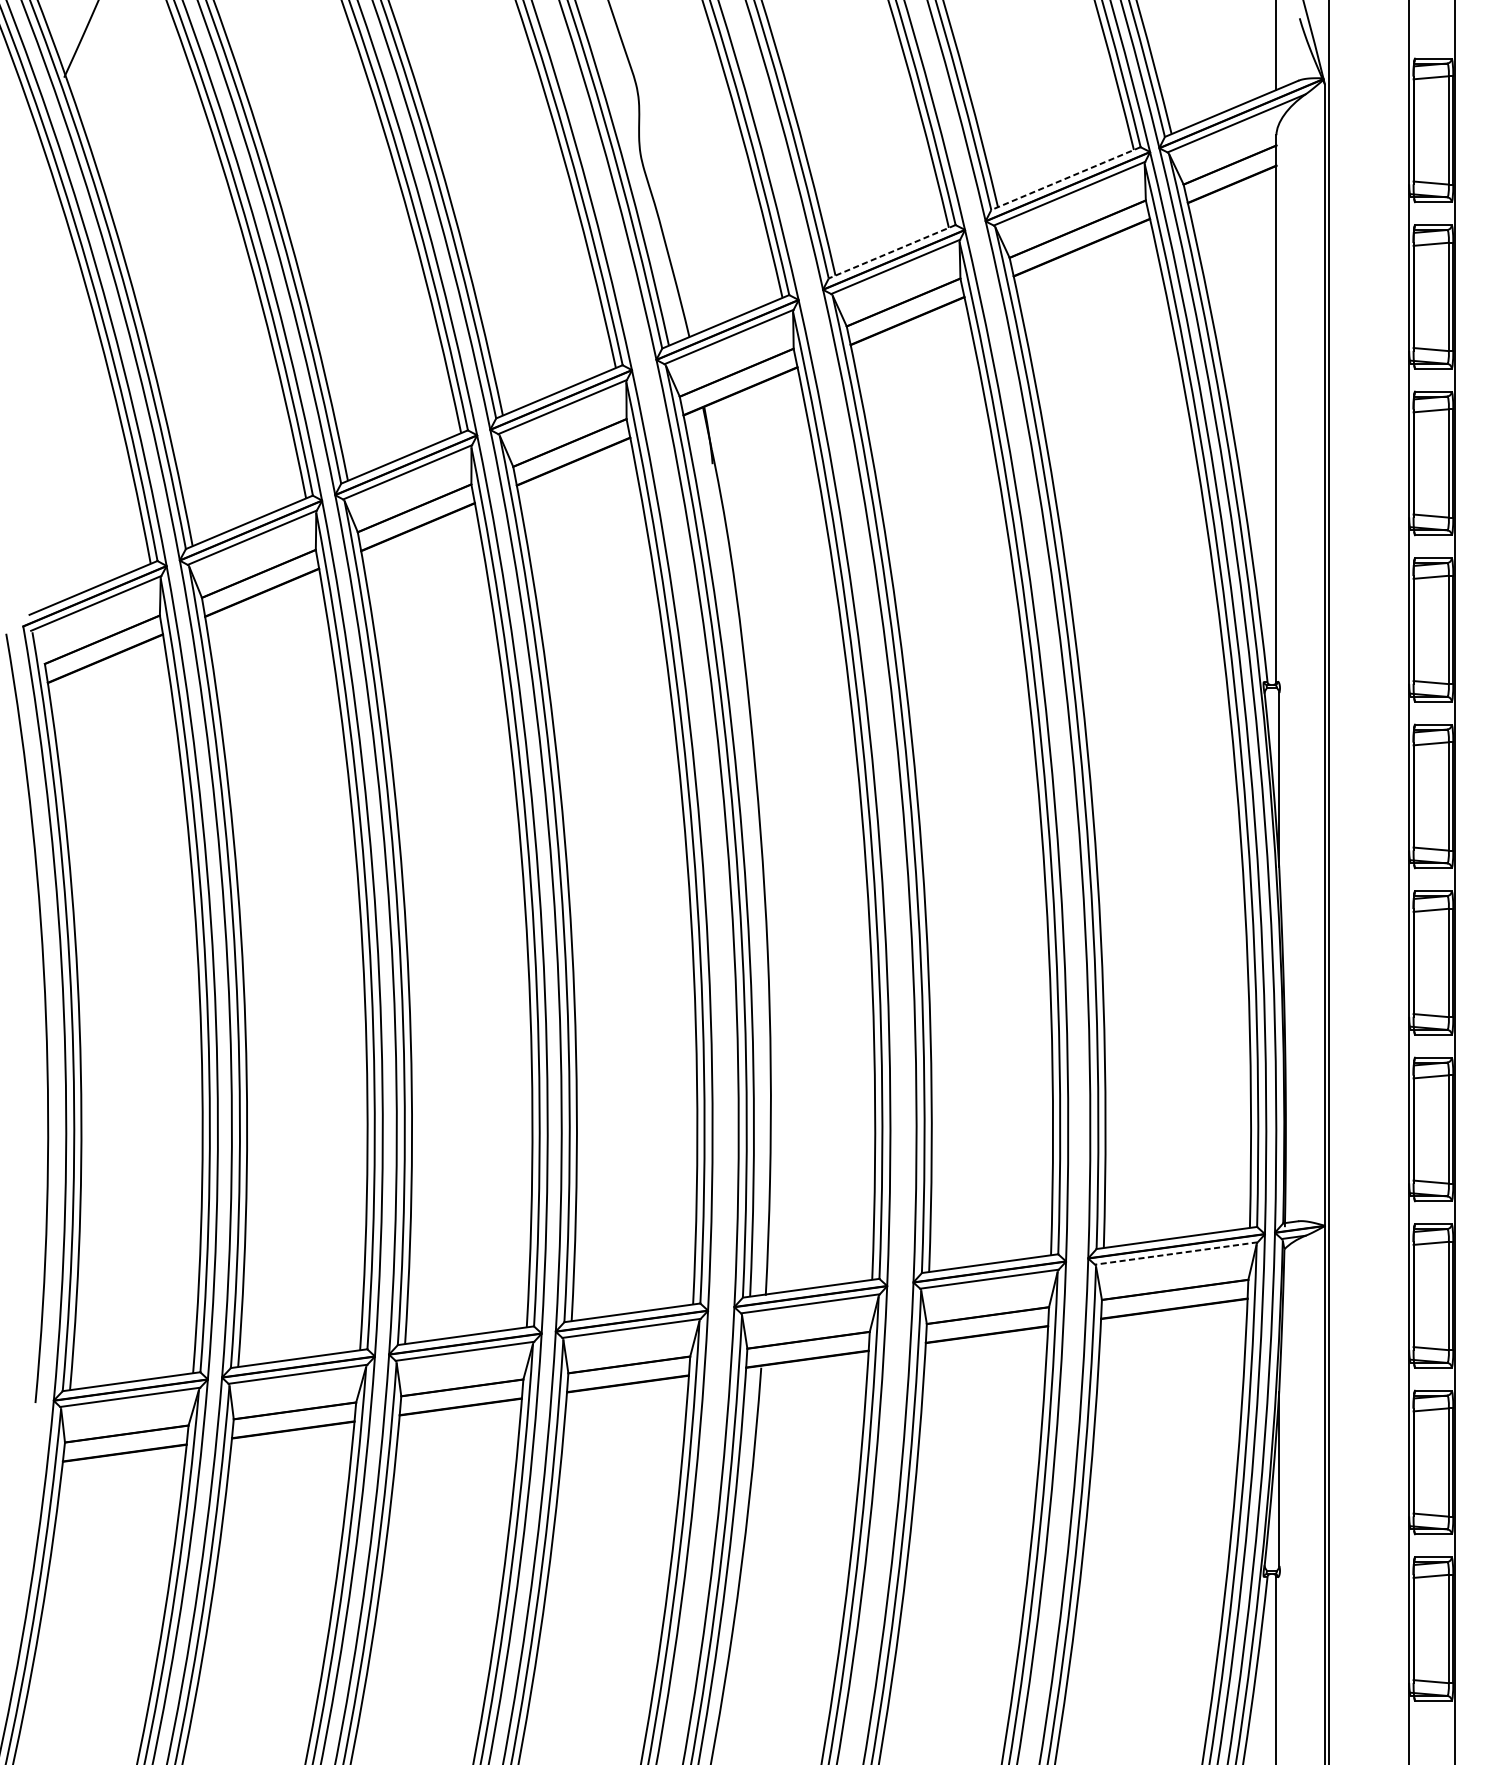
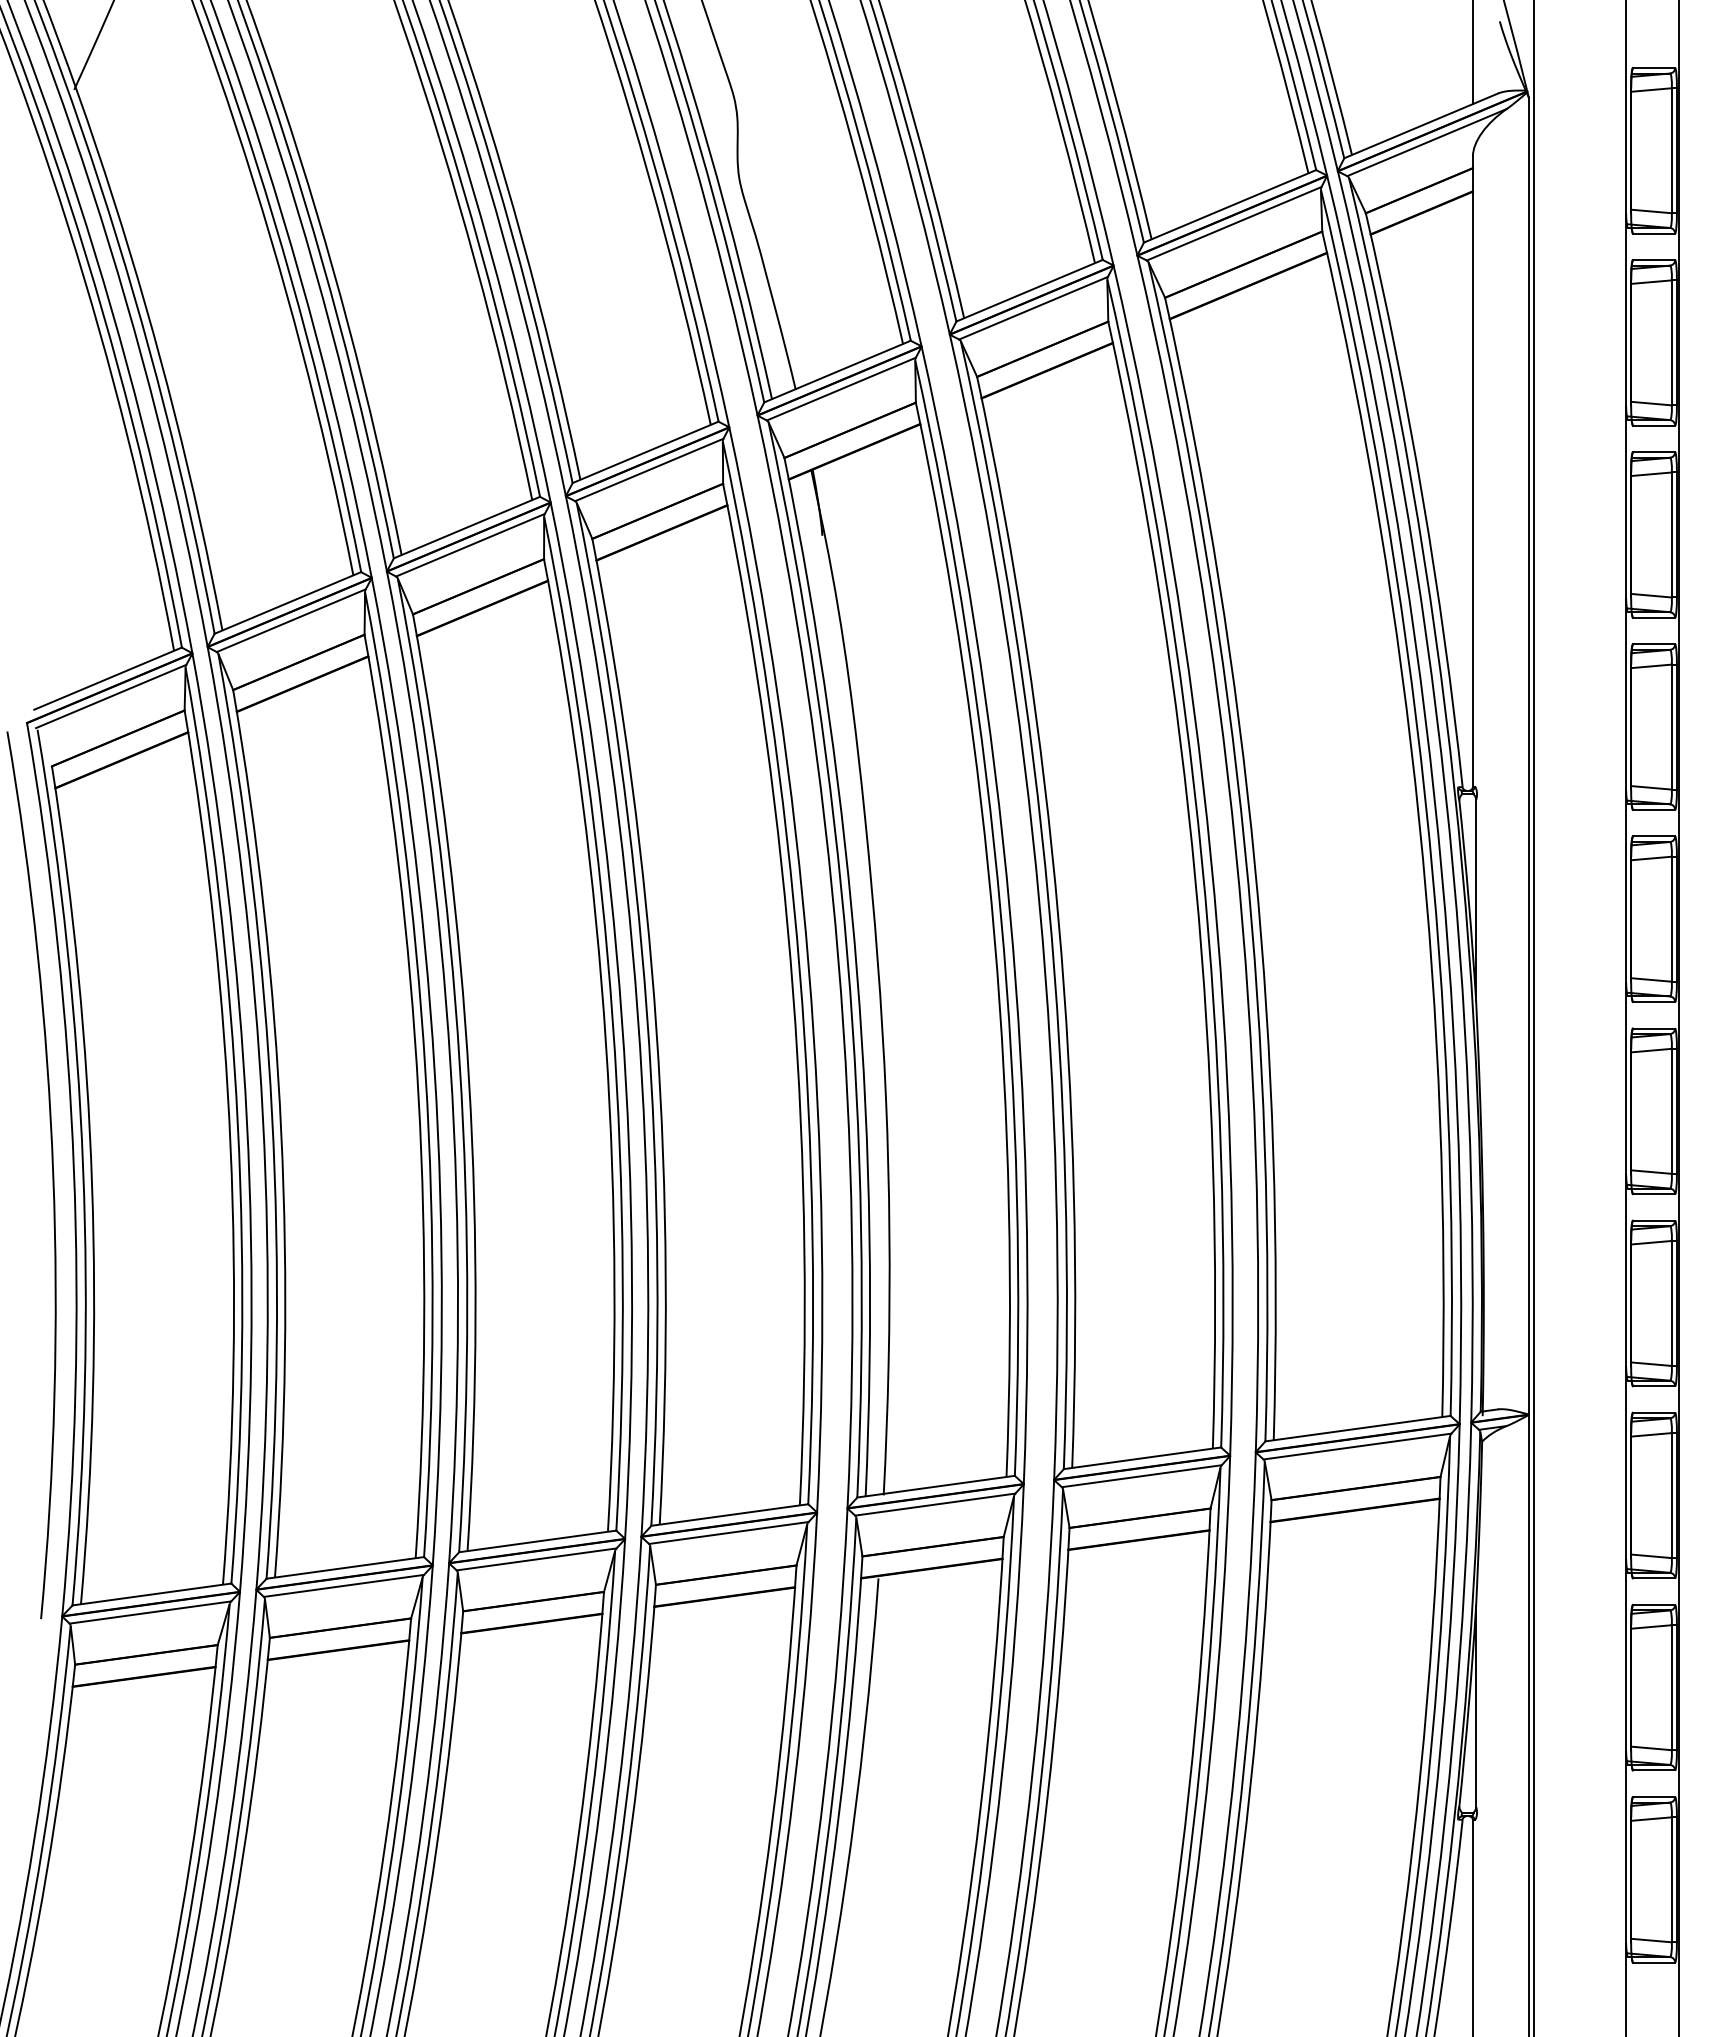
line: (1065, 178) -> (1229, 206), dashed -> solid
line: (892, 251) -> (1029, 290), dashed -> solid
line: (1176, 1253) -> (1357, 1446), dashed -> solid

